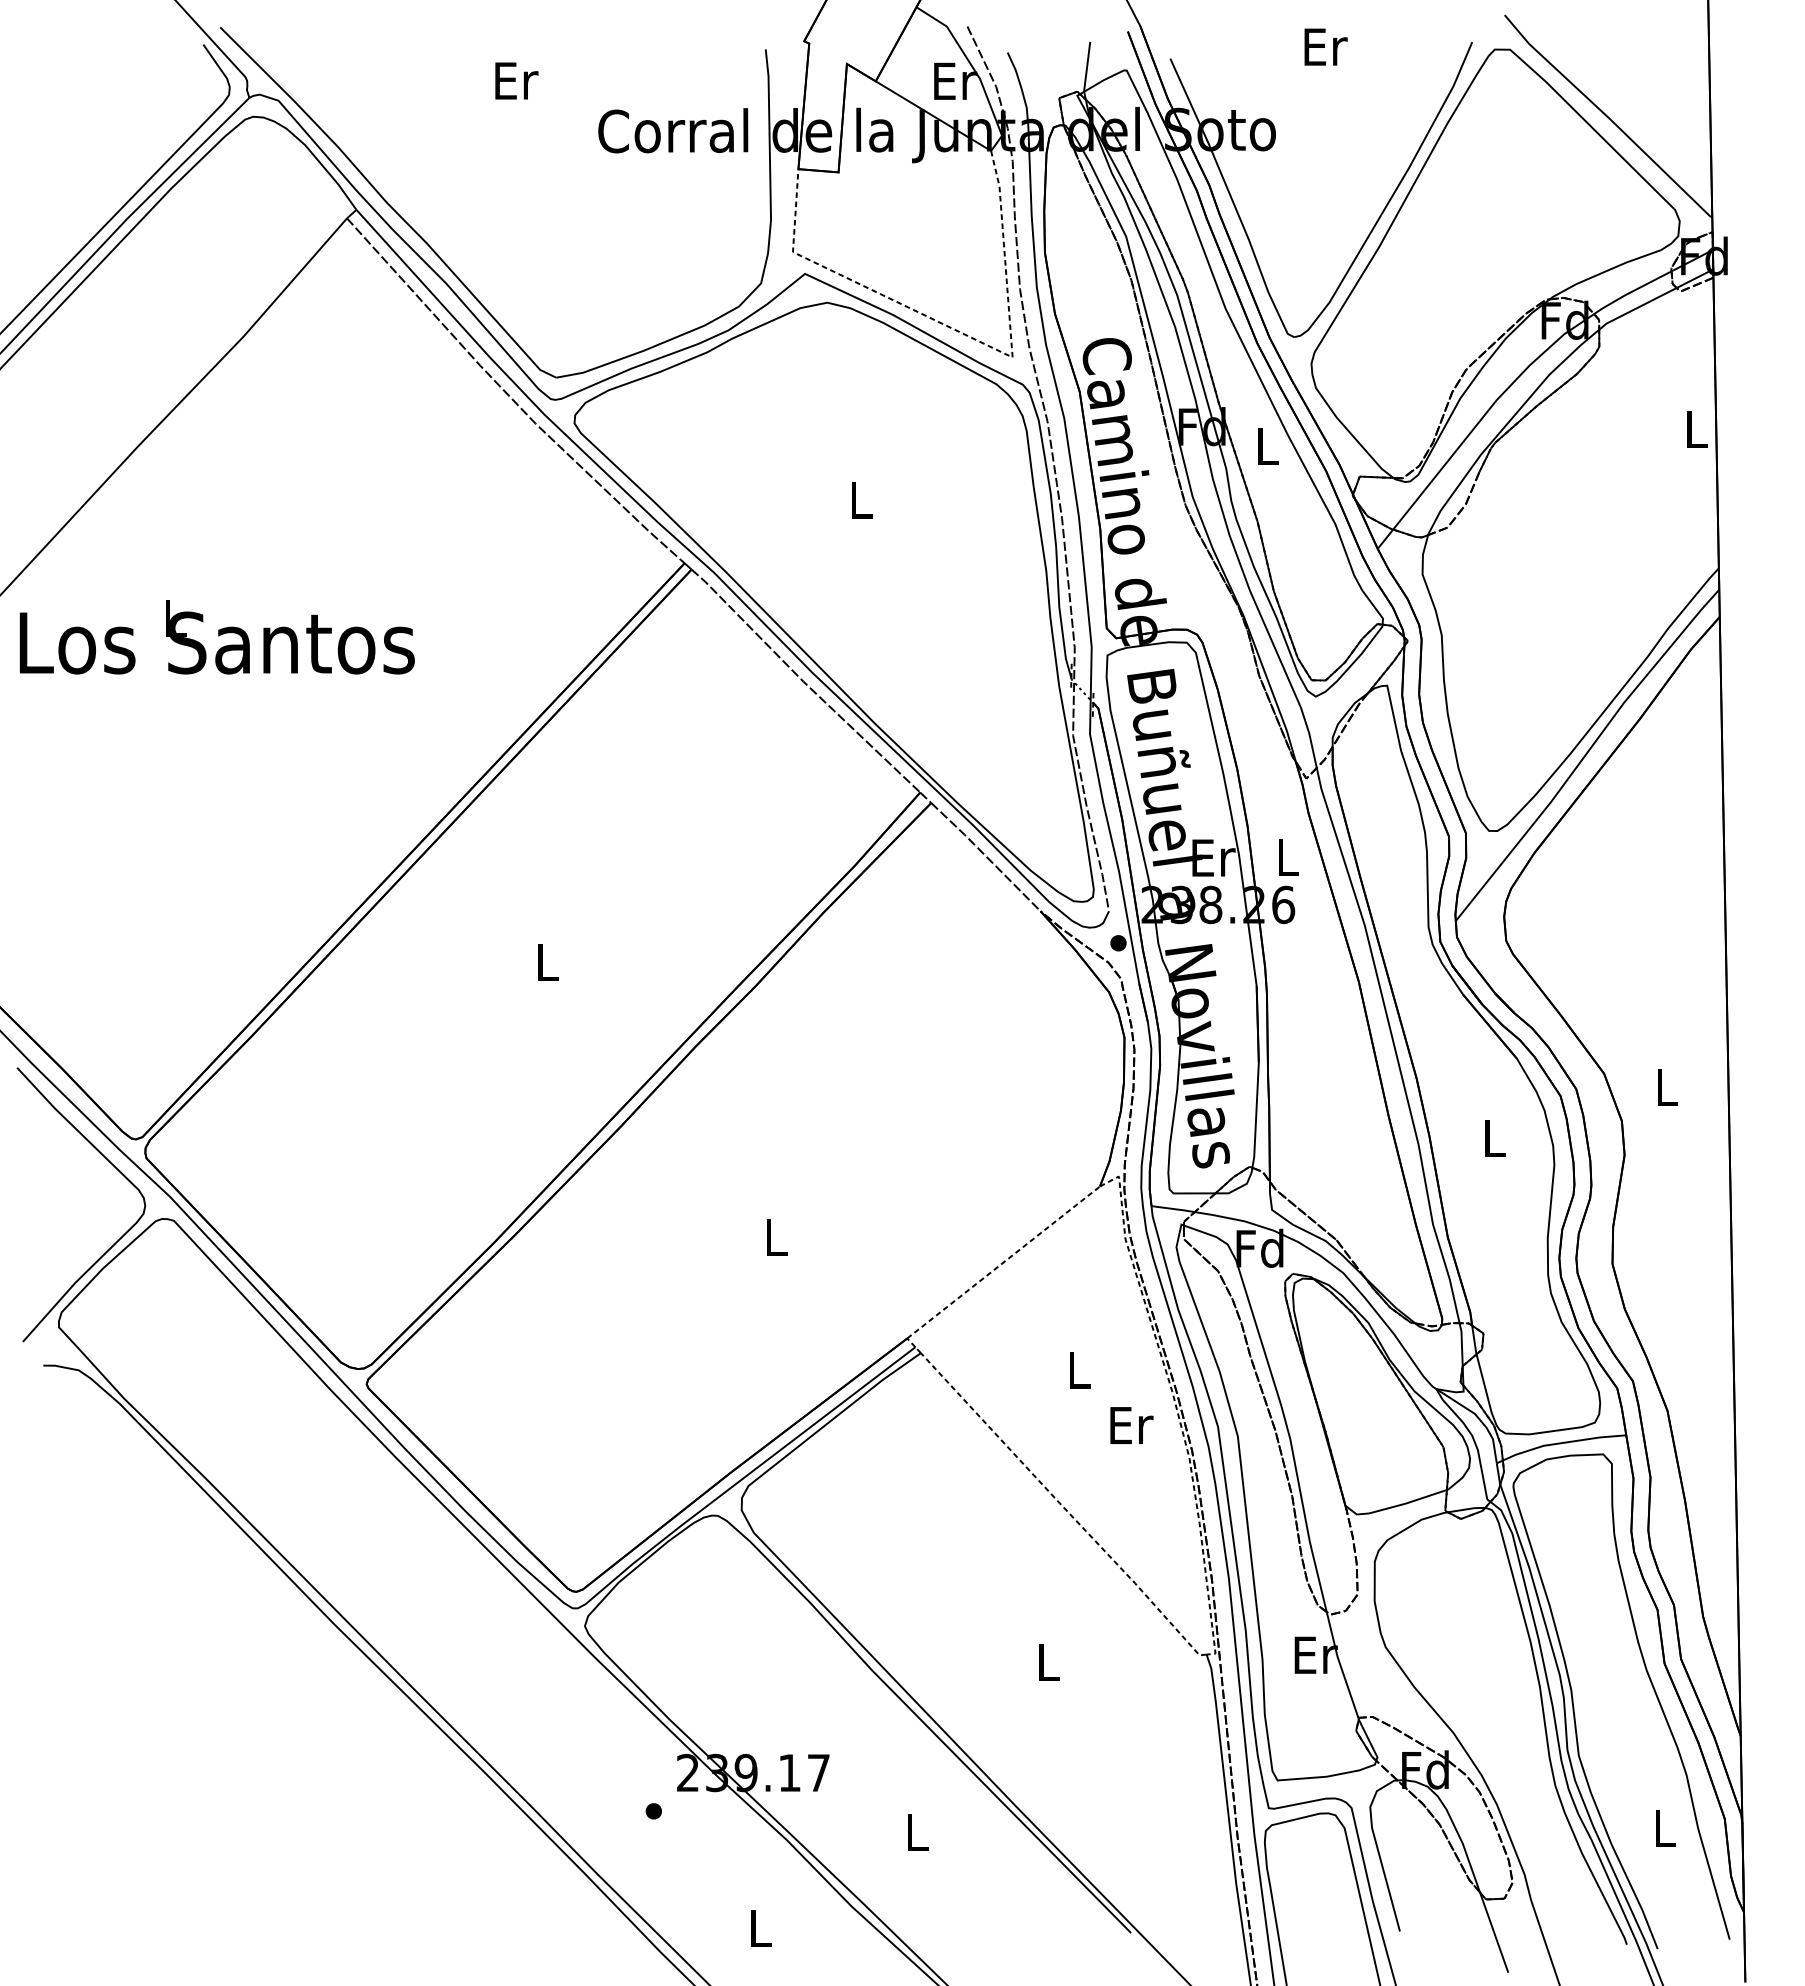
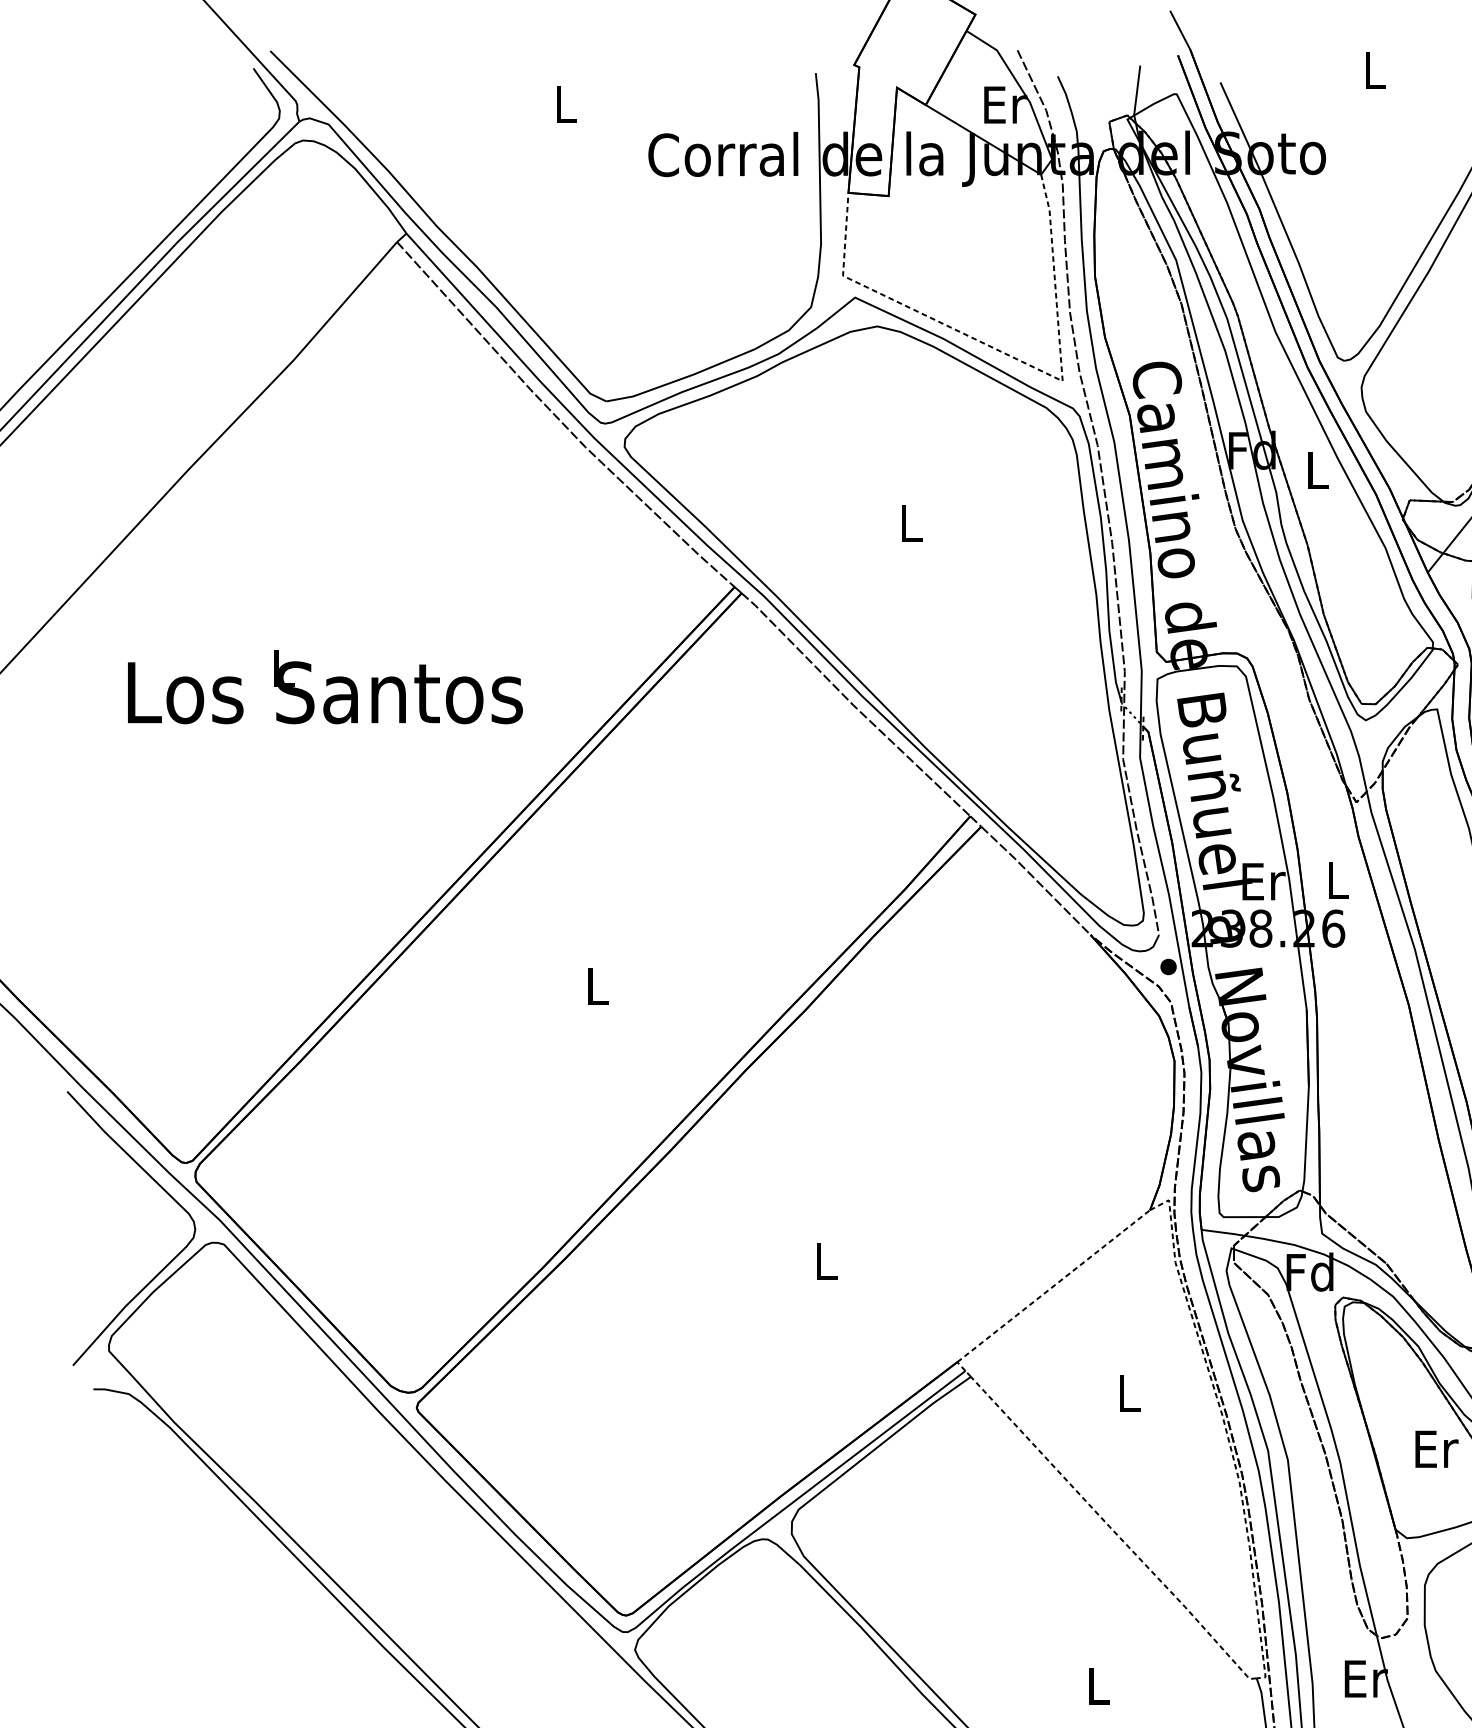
text: (1325, 46) -> (1375, 70), Er -> L
text: (516, 80) -> (566, 104), Er -> L
text: (216, 637) -> (324, 687), moved
text: (1131, 1425) -> (1436, 1449), moved

